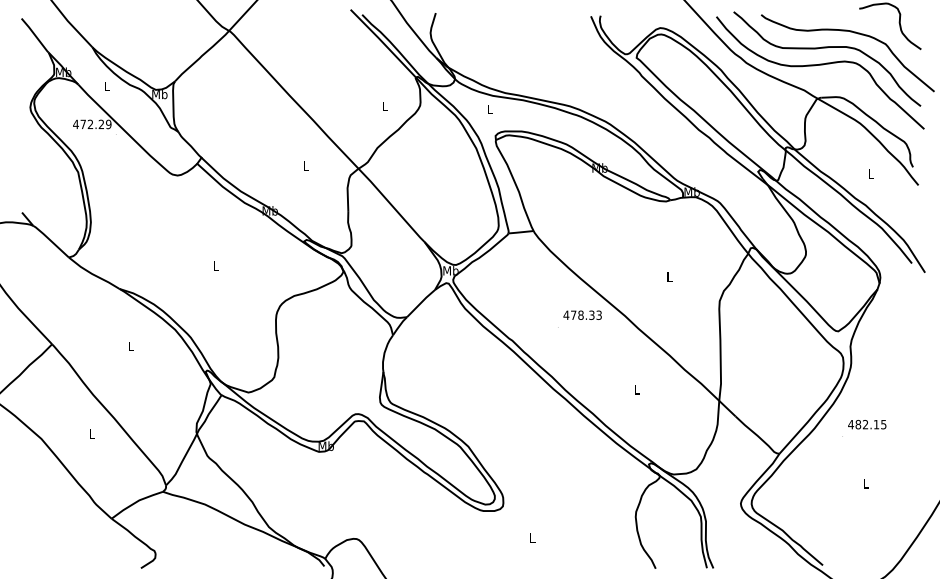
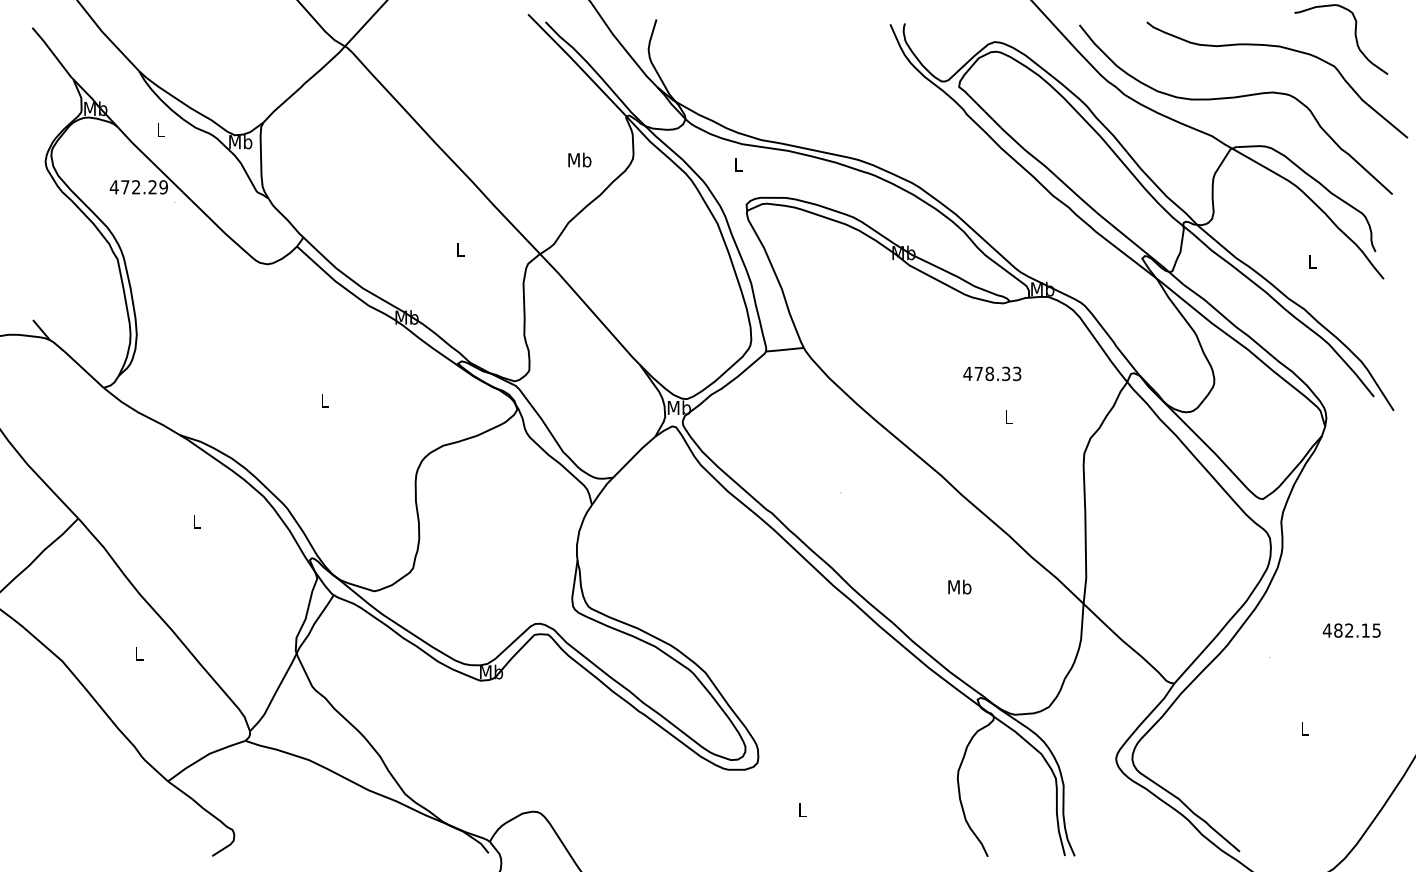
curve: (827, 48) -> (1246, 72), removed
text: (384, 106) -> (579, 160), L -> Mb
text: (582, 314) -> (992, 372), moved
text: (636, 389) -> (958, 586), L -> Mb
text: (867, 424) -> (1352, 630), moved

